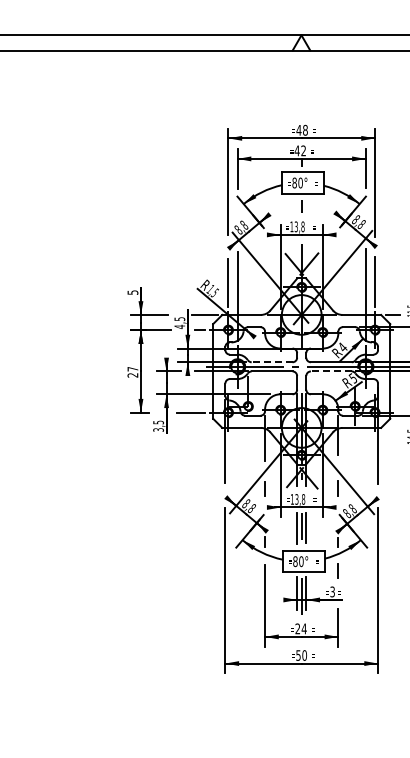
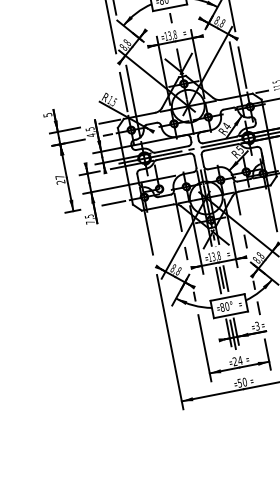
line: (271, 362) -> (171, 149), dashed -> solid
line: (330, 371) -> (220, 147), dashed -> solid
text: (158, 429) -> (90, 222), 3,5 -> 7,5

